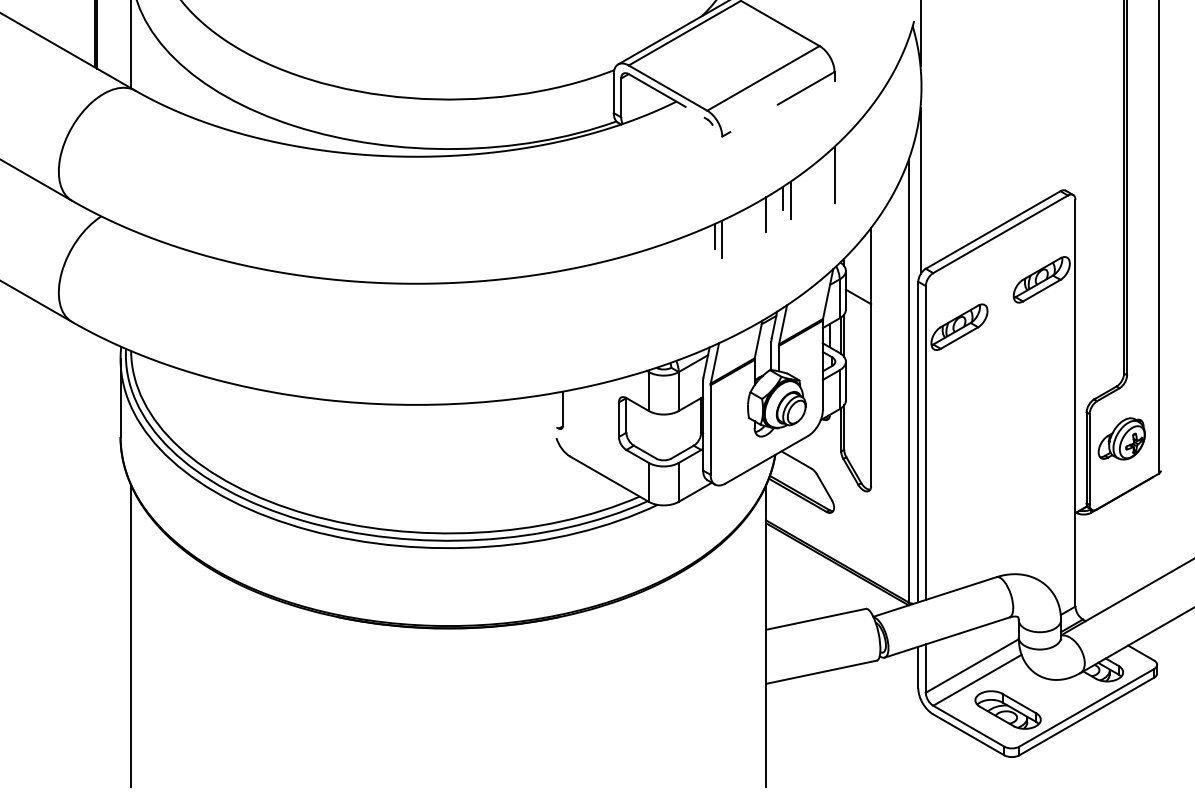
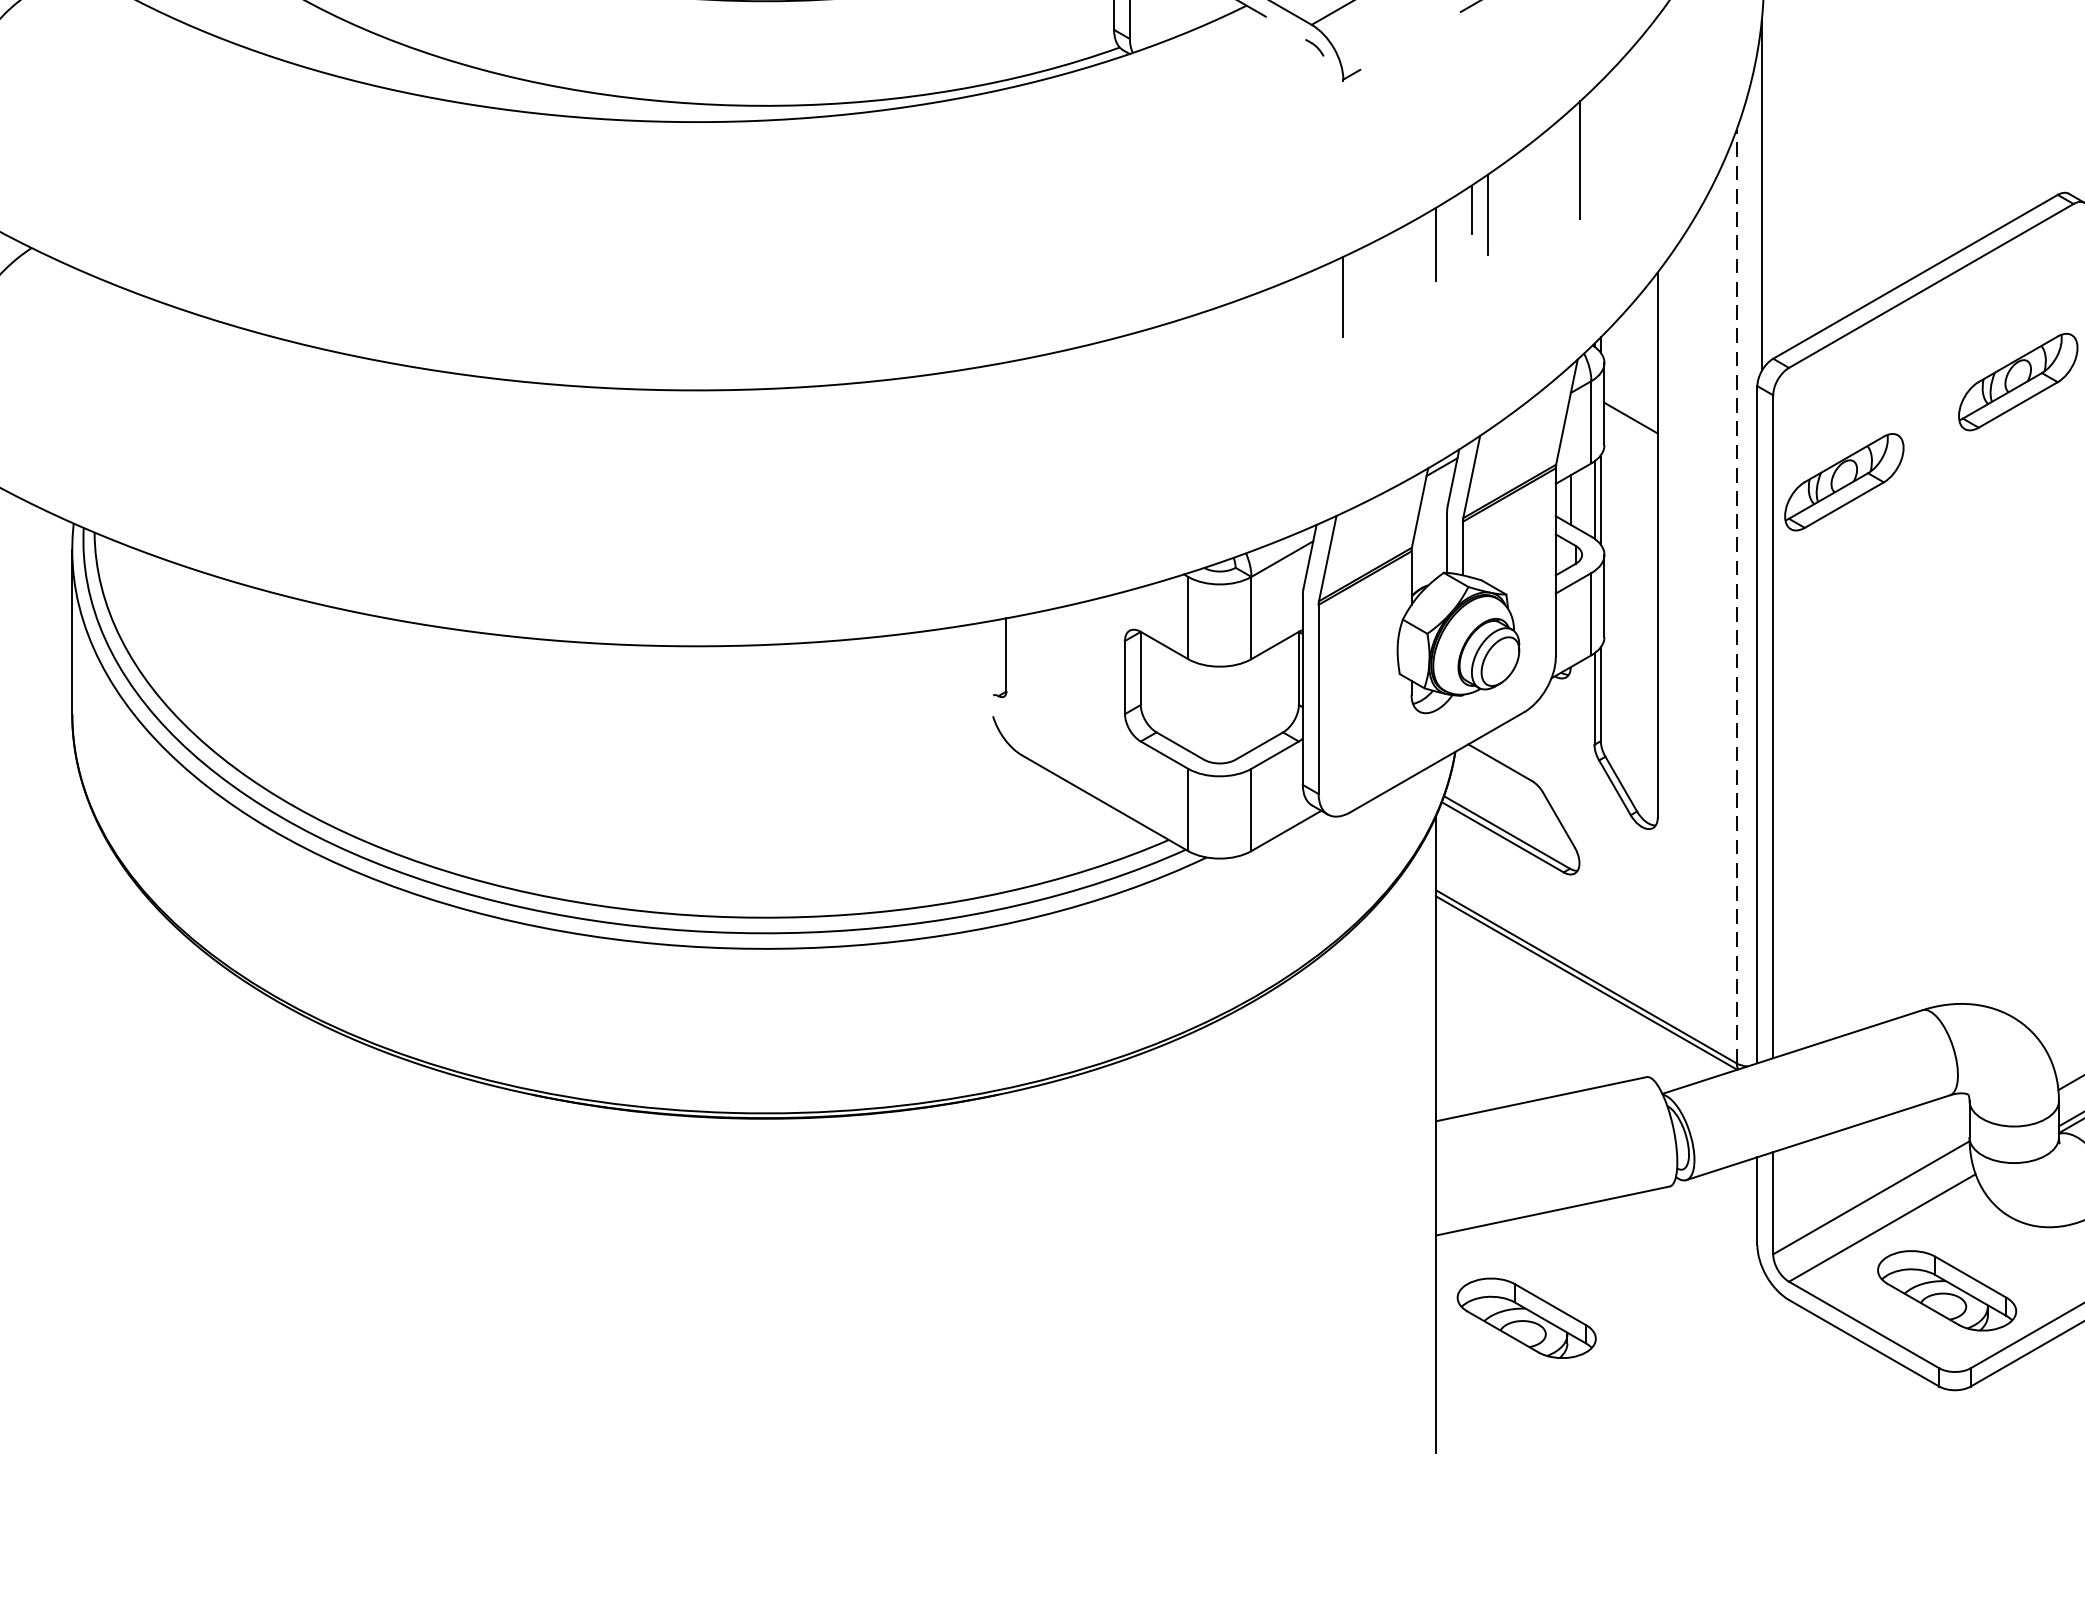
line: (714, 236) -> (1326, 290), removed
line: (908, 380) -> (1736, 594), solid -> dashed
line: (131, 635) -> (95, 1133), removed
part: (808, 722) -> (1525, 1317), added

